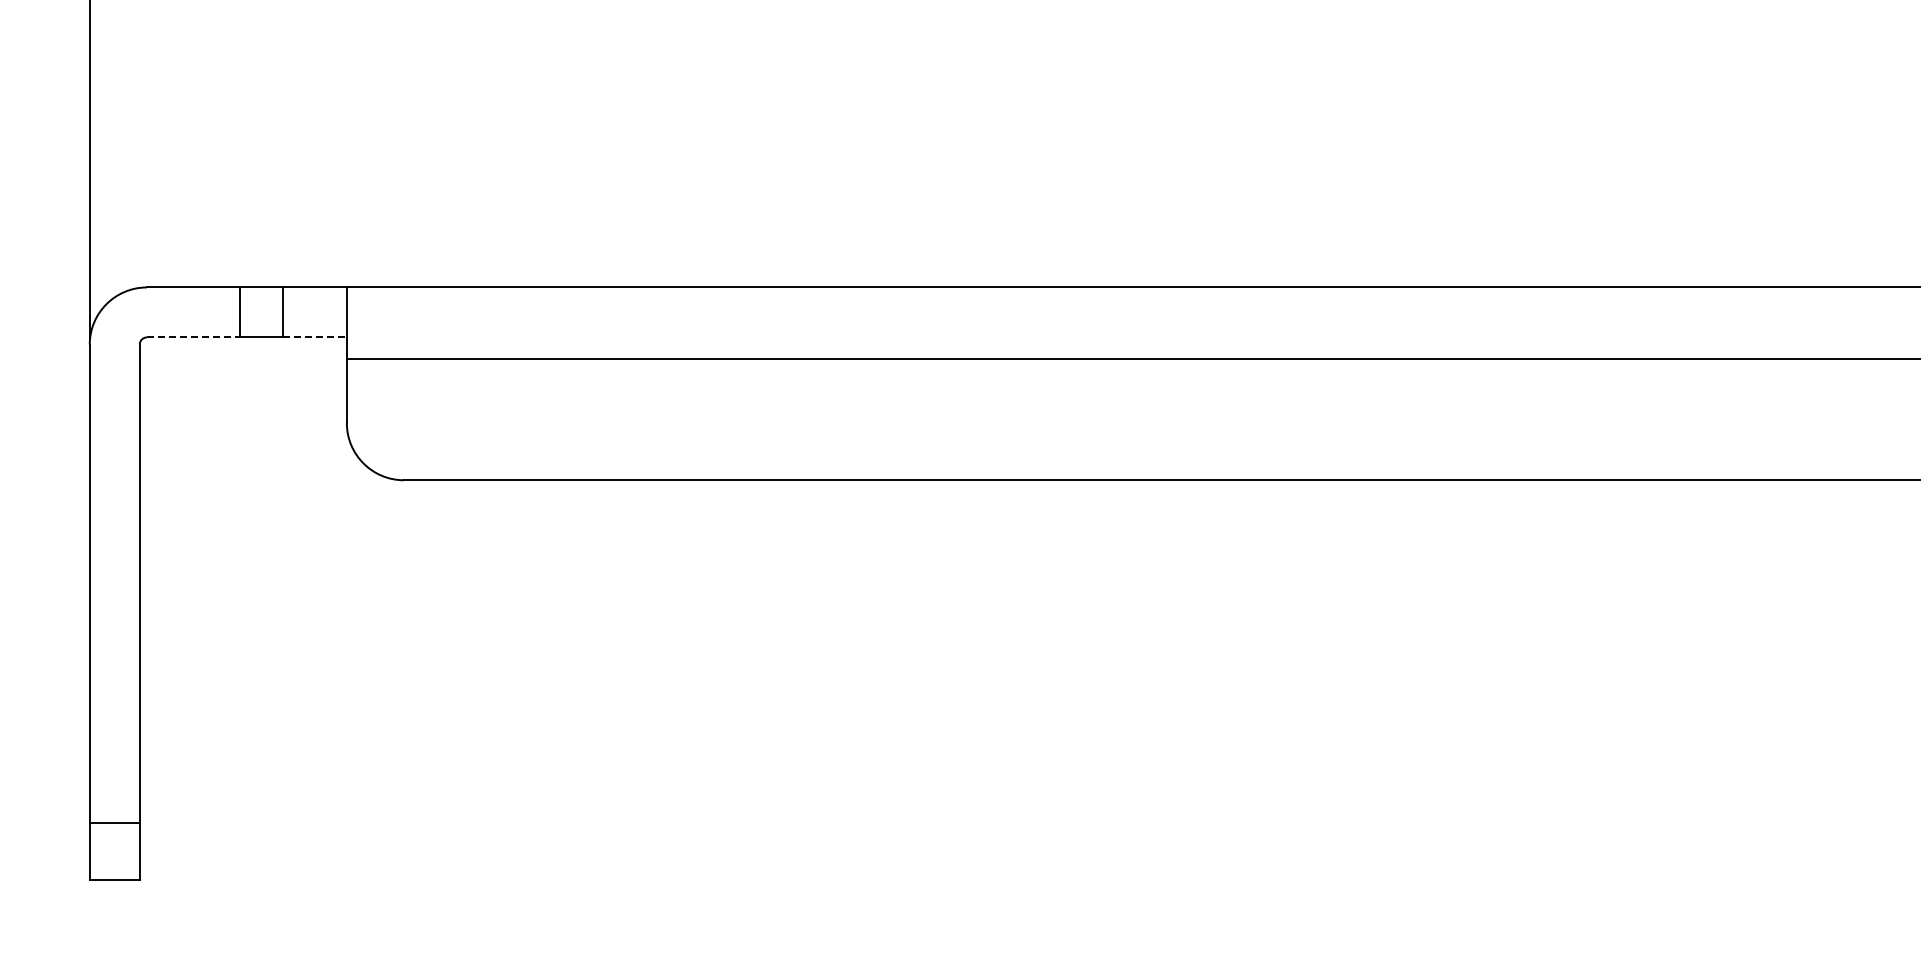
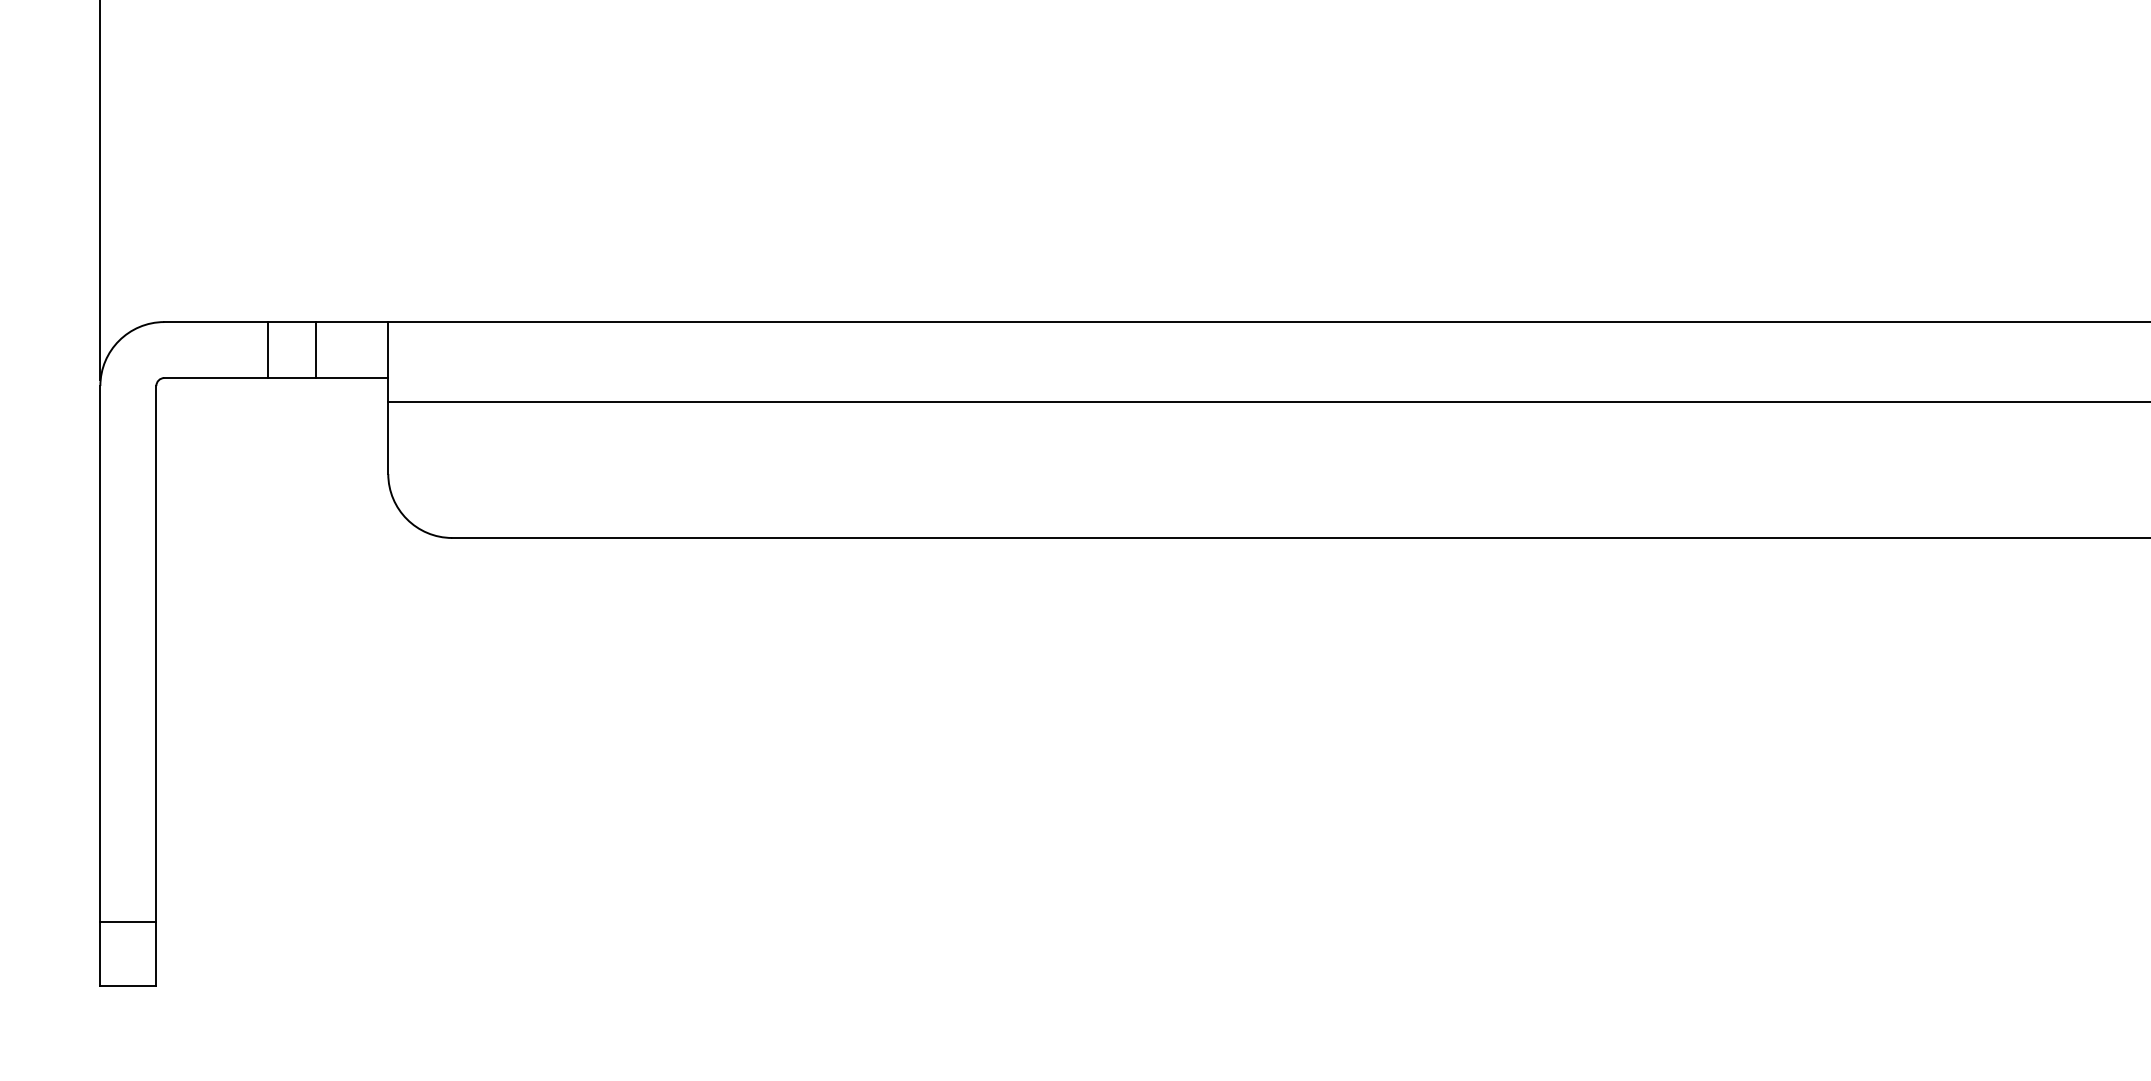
line: (193, 337) -> (216, 378), dashed -> solid
line: (315, 337) -> (353, 378), dashed -> solid

